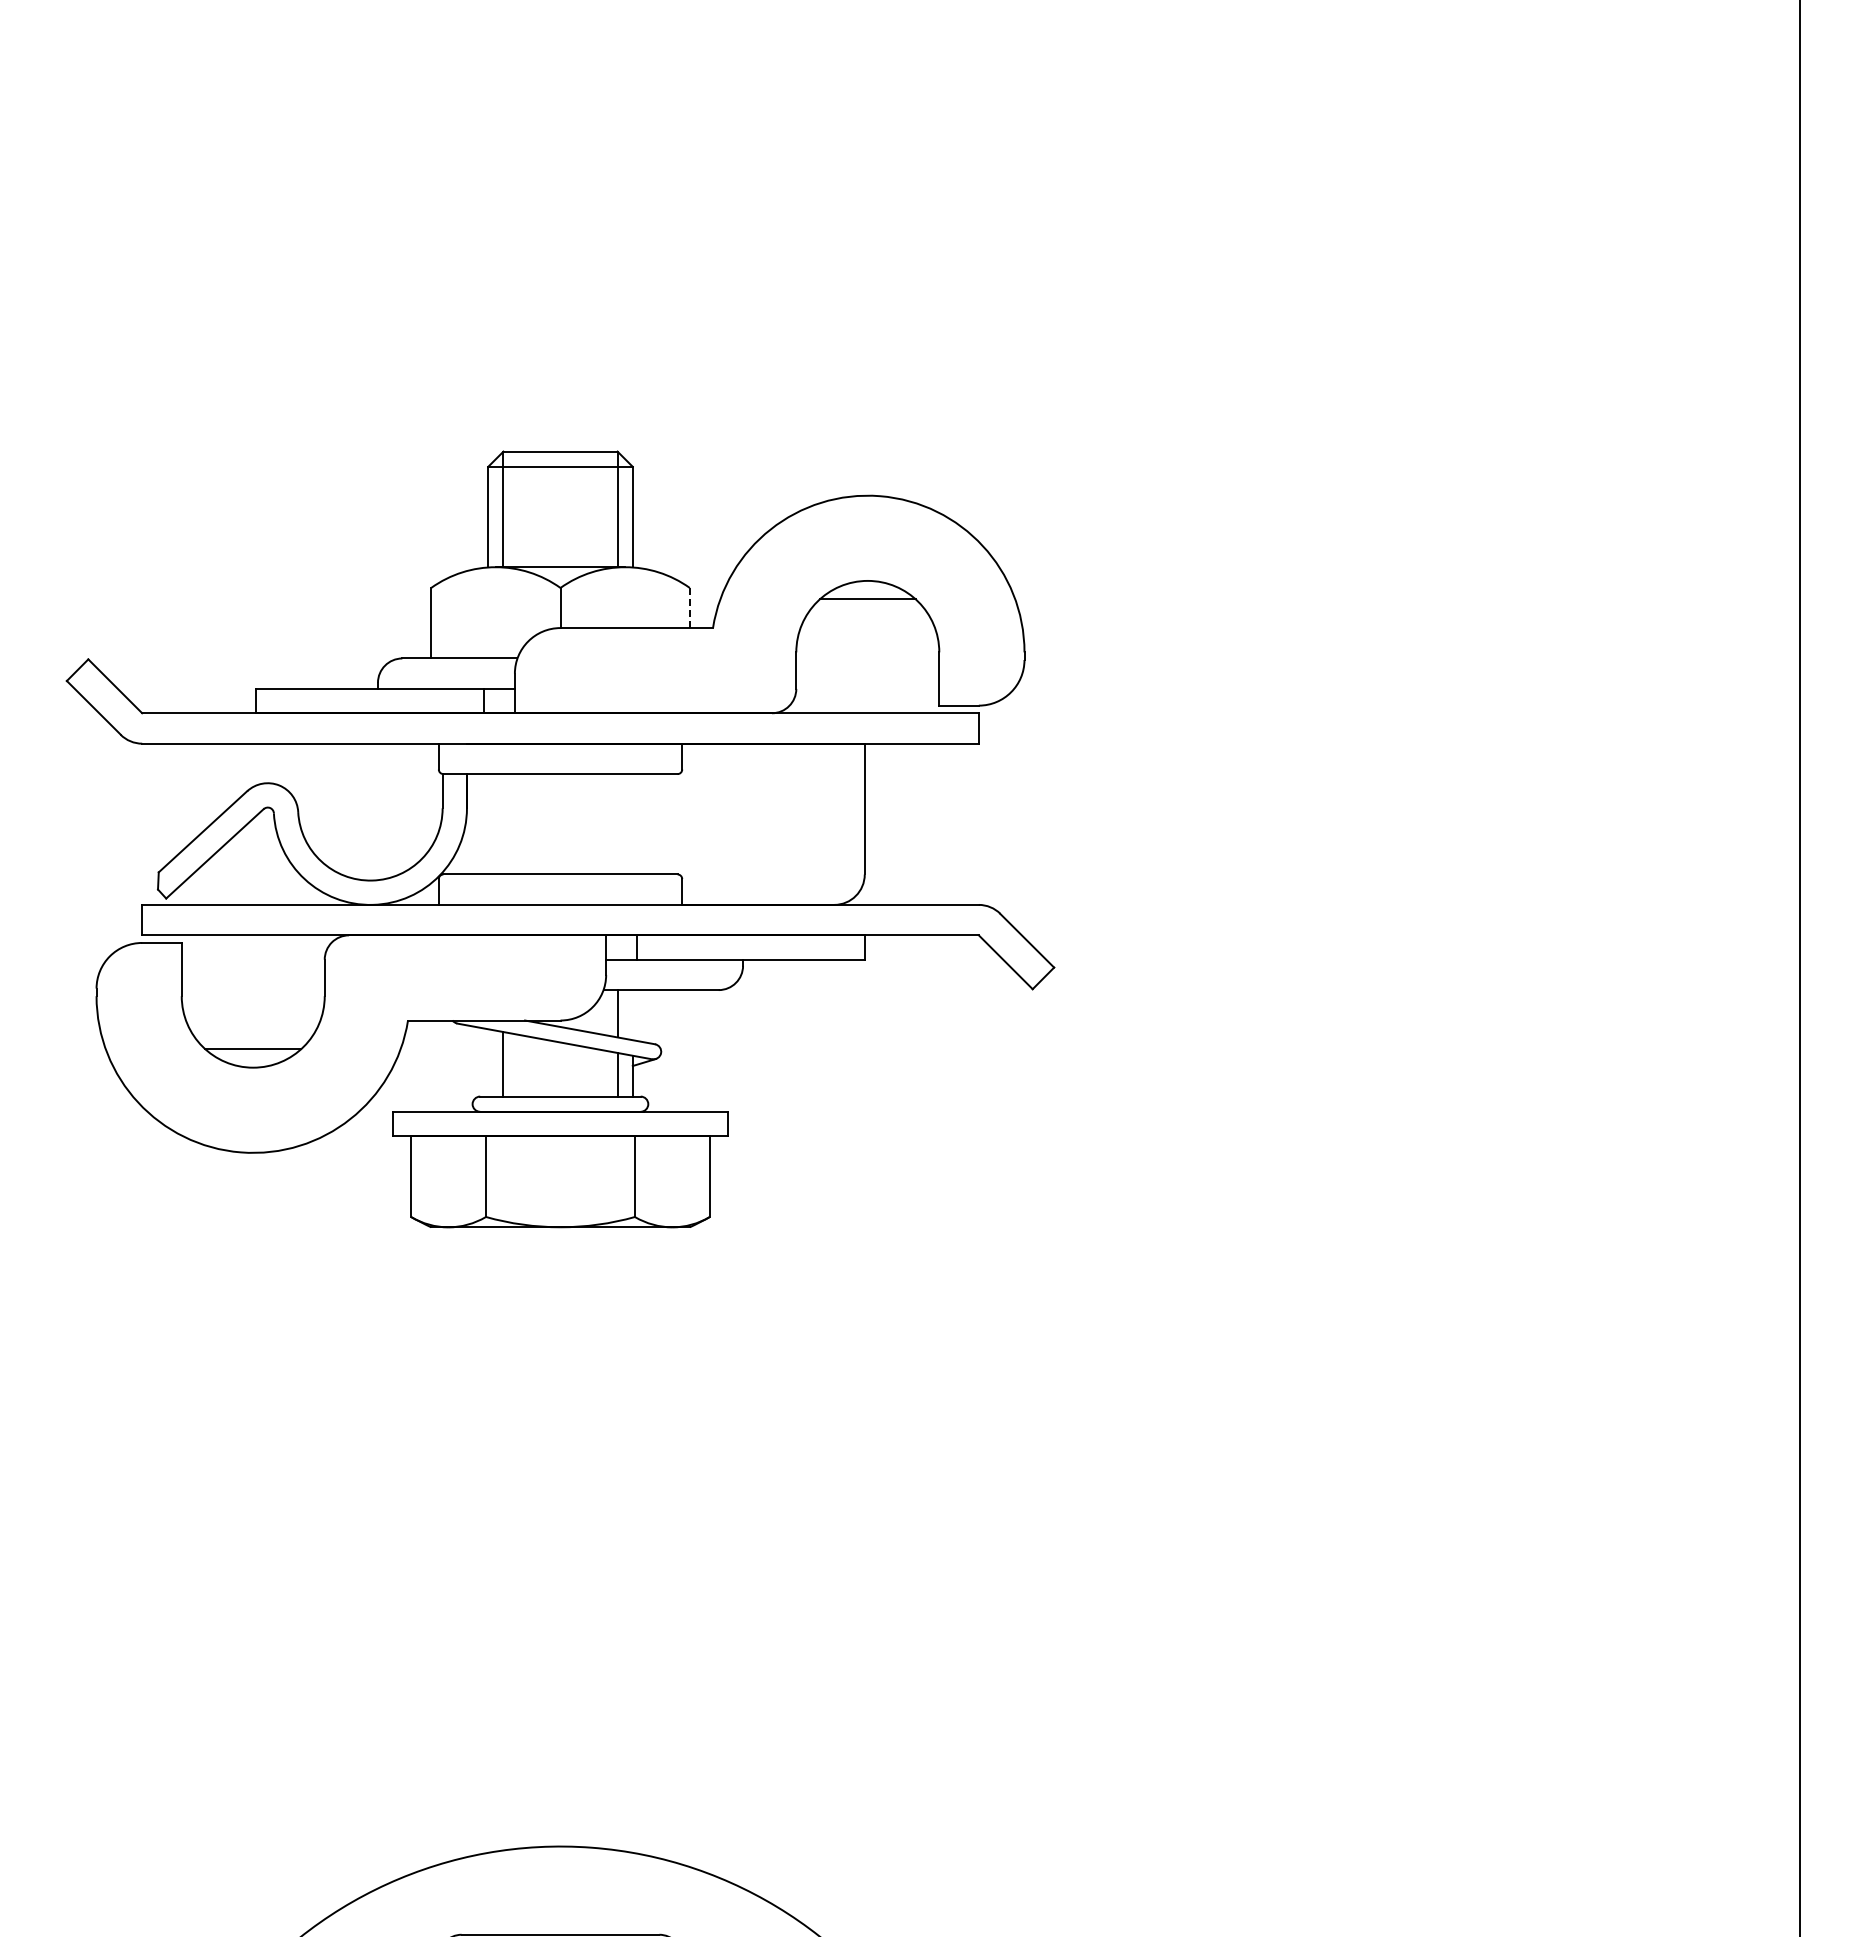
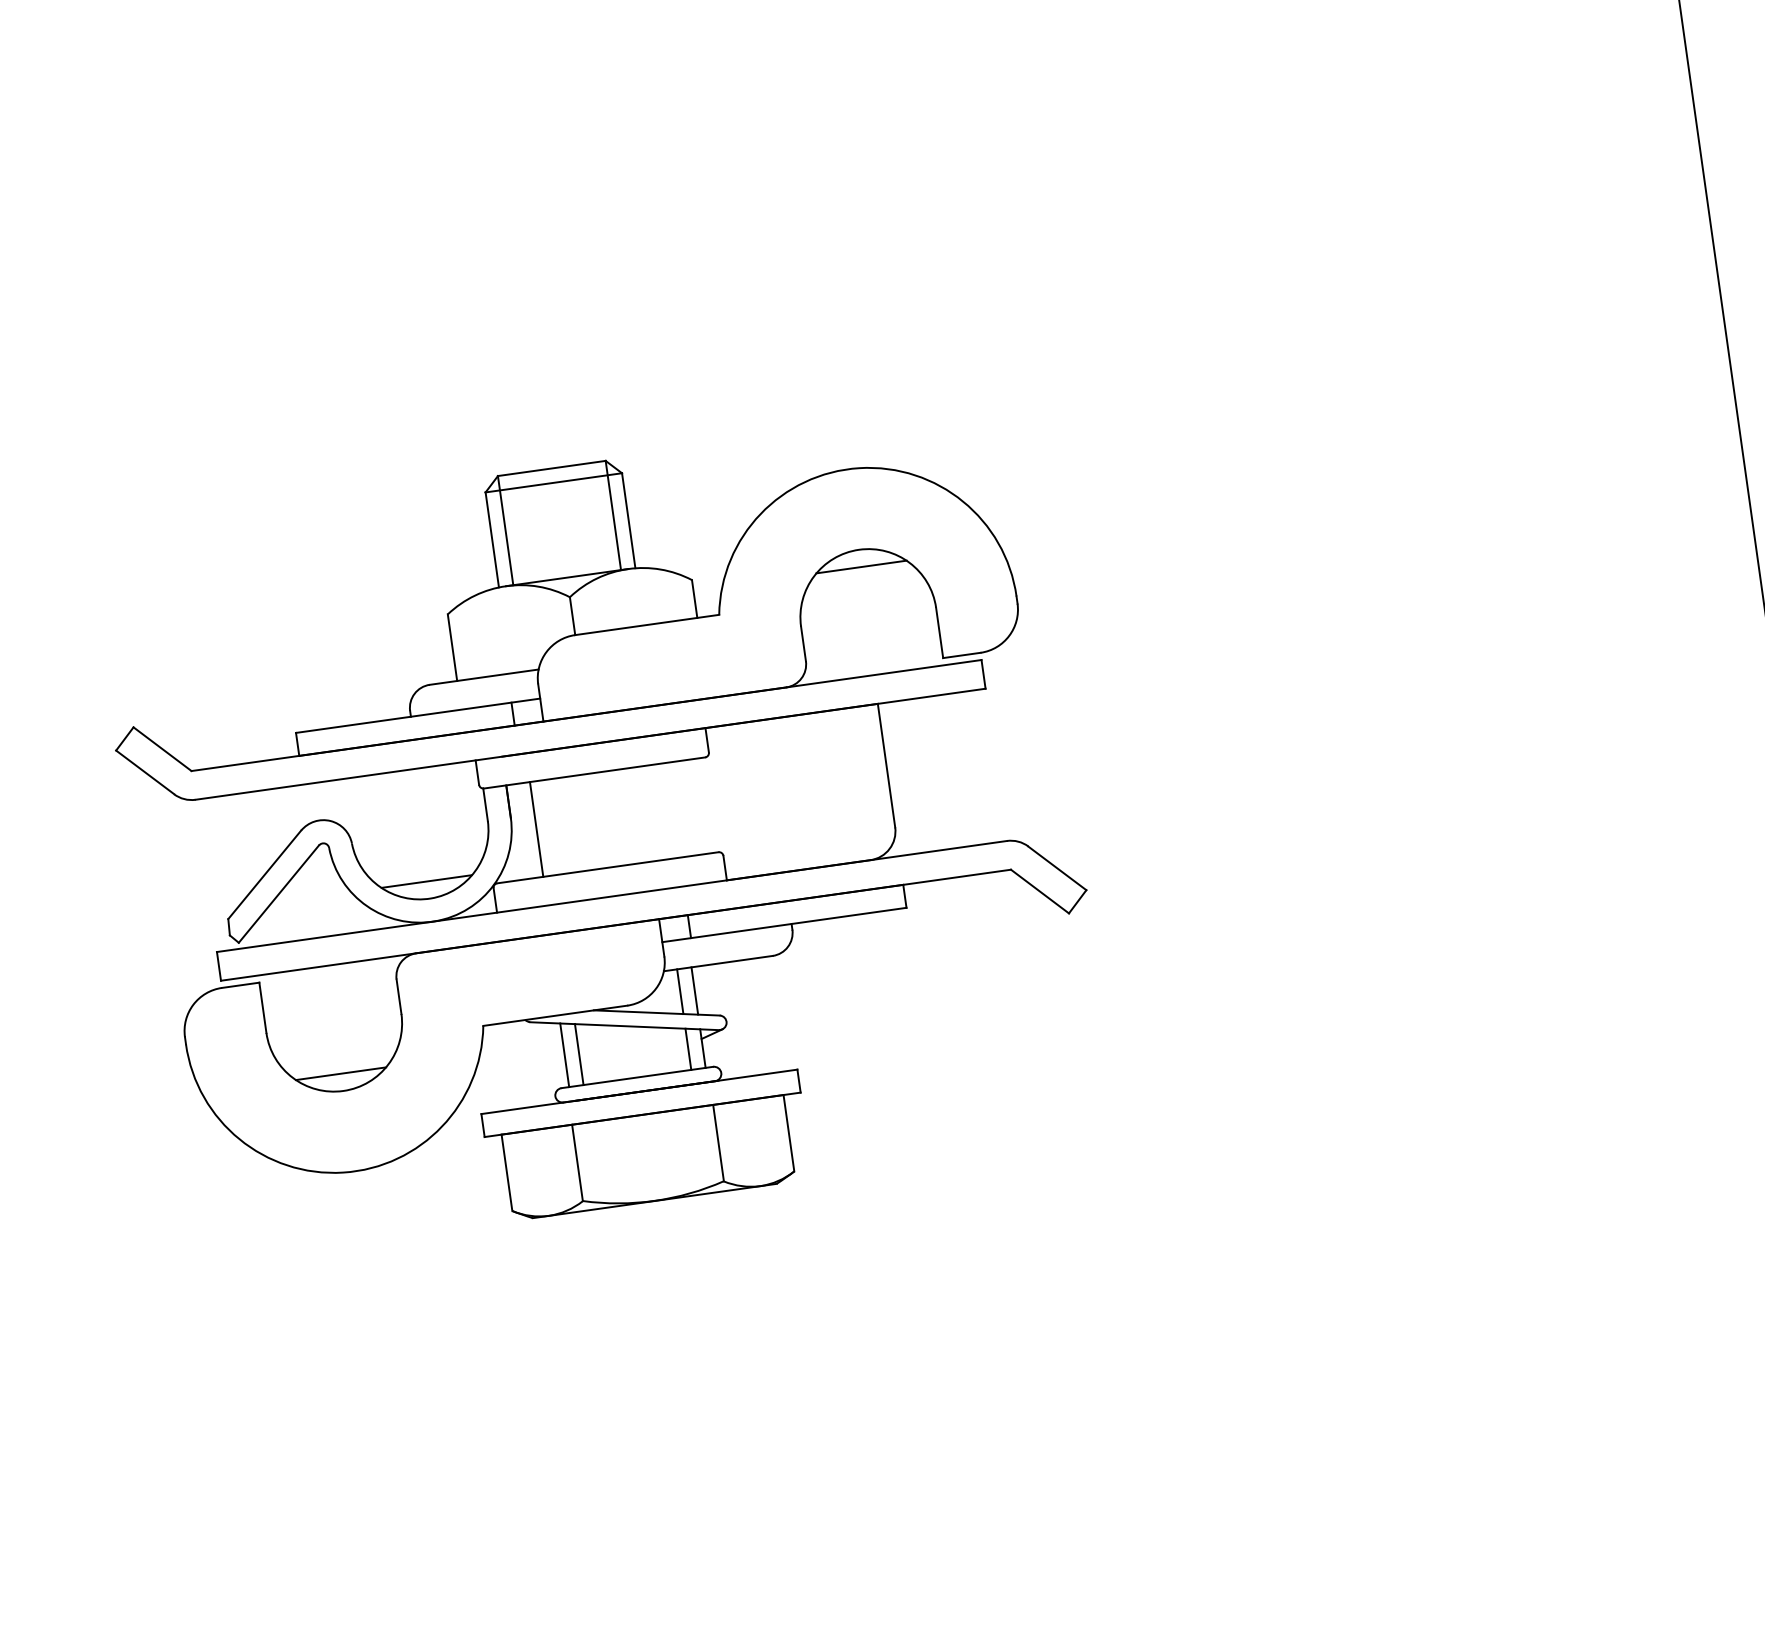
line: (689, 607) -> (694, 598), dashed -> solid
line: (492, 824) -> (537, 829), added
line: (369, 862) -> (425, 881), added
line: (632, 1015) -> (694, 991), added
line: (488, 1062) -> (564, 1054), added

